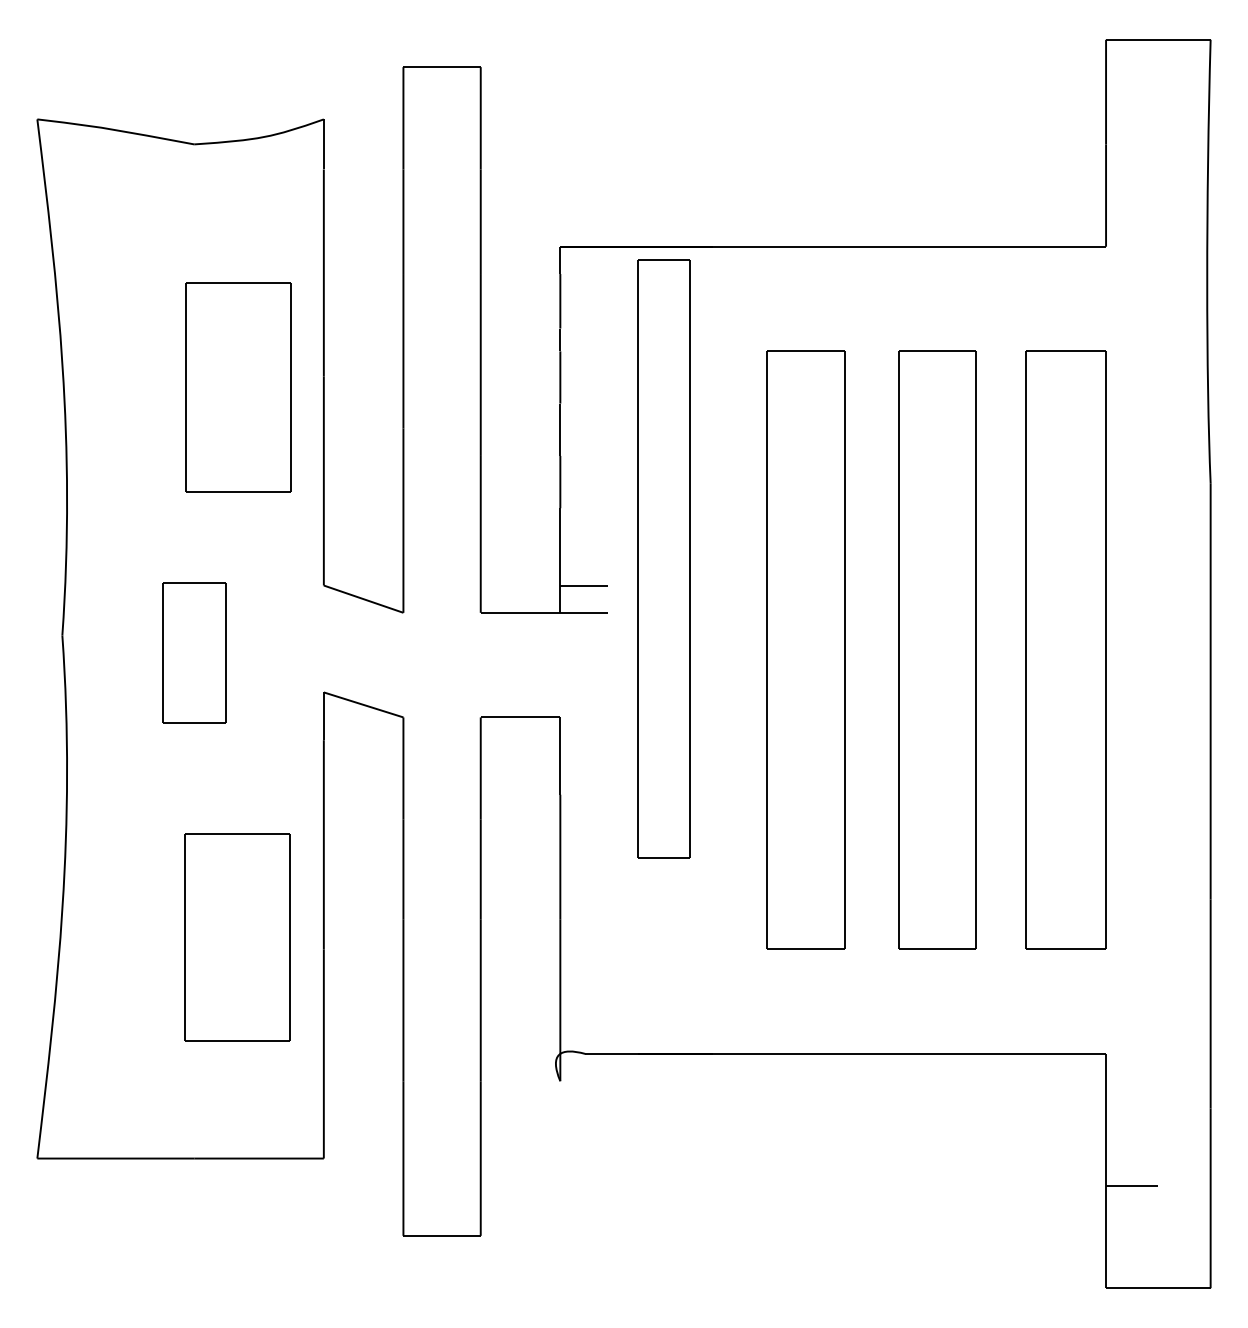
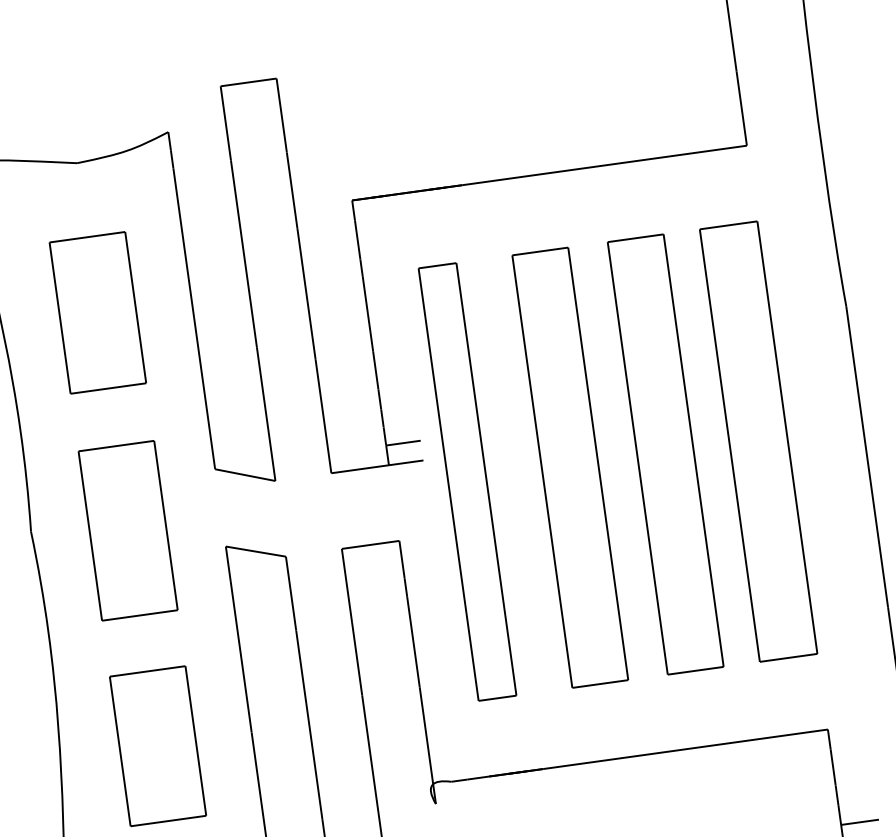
part: (238, 387) -> (98, 312), moved
part: (663, 558) -> (467, 481), moved
part: (194, 652) -> (128, 530), size x1.67
part: (237, 937) -> (158, 746), moved

